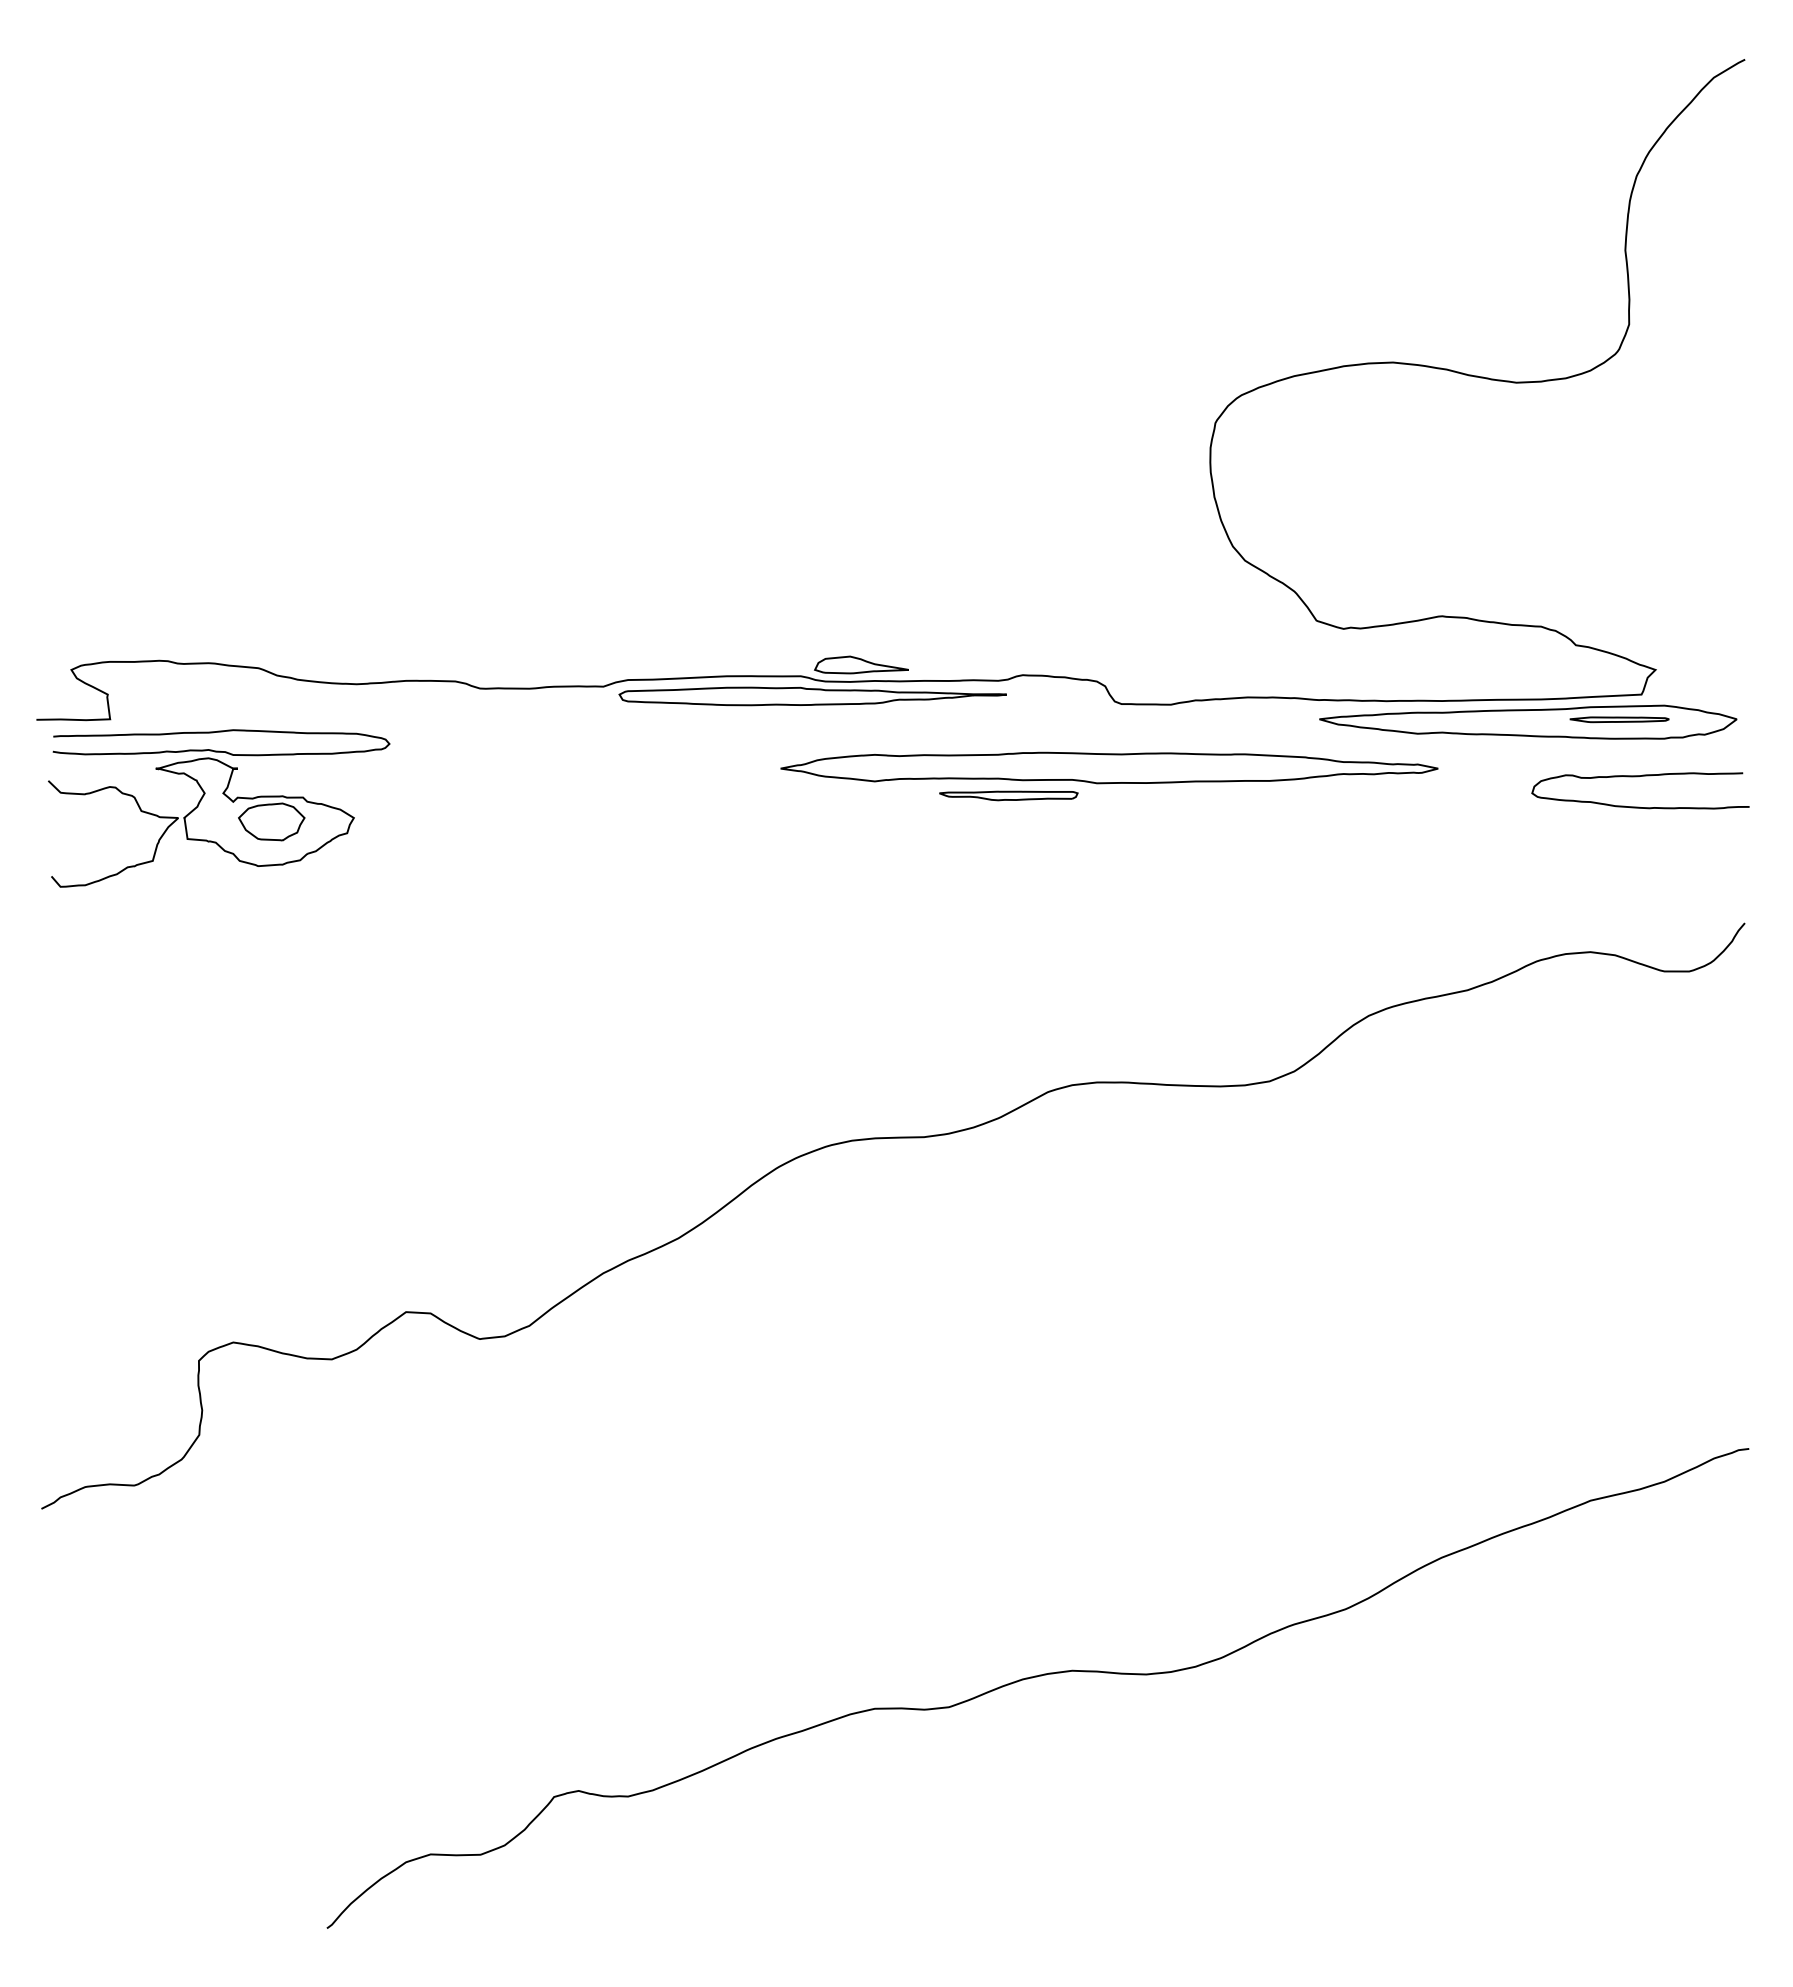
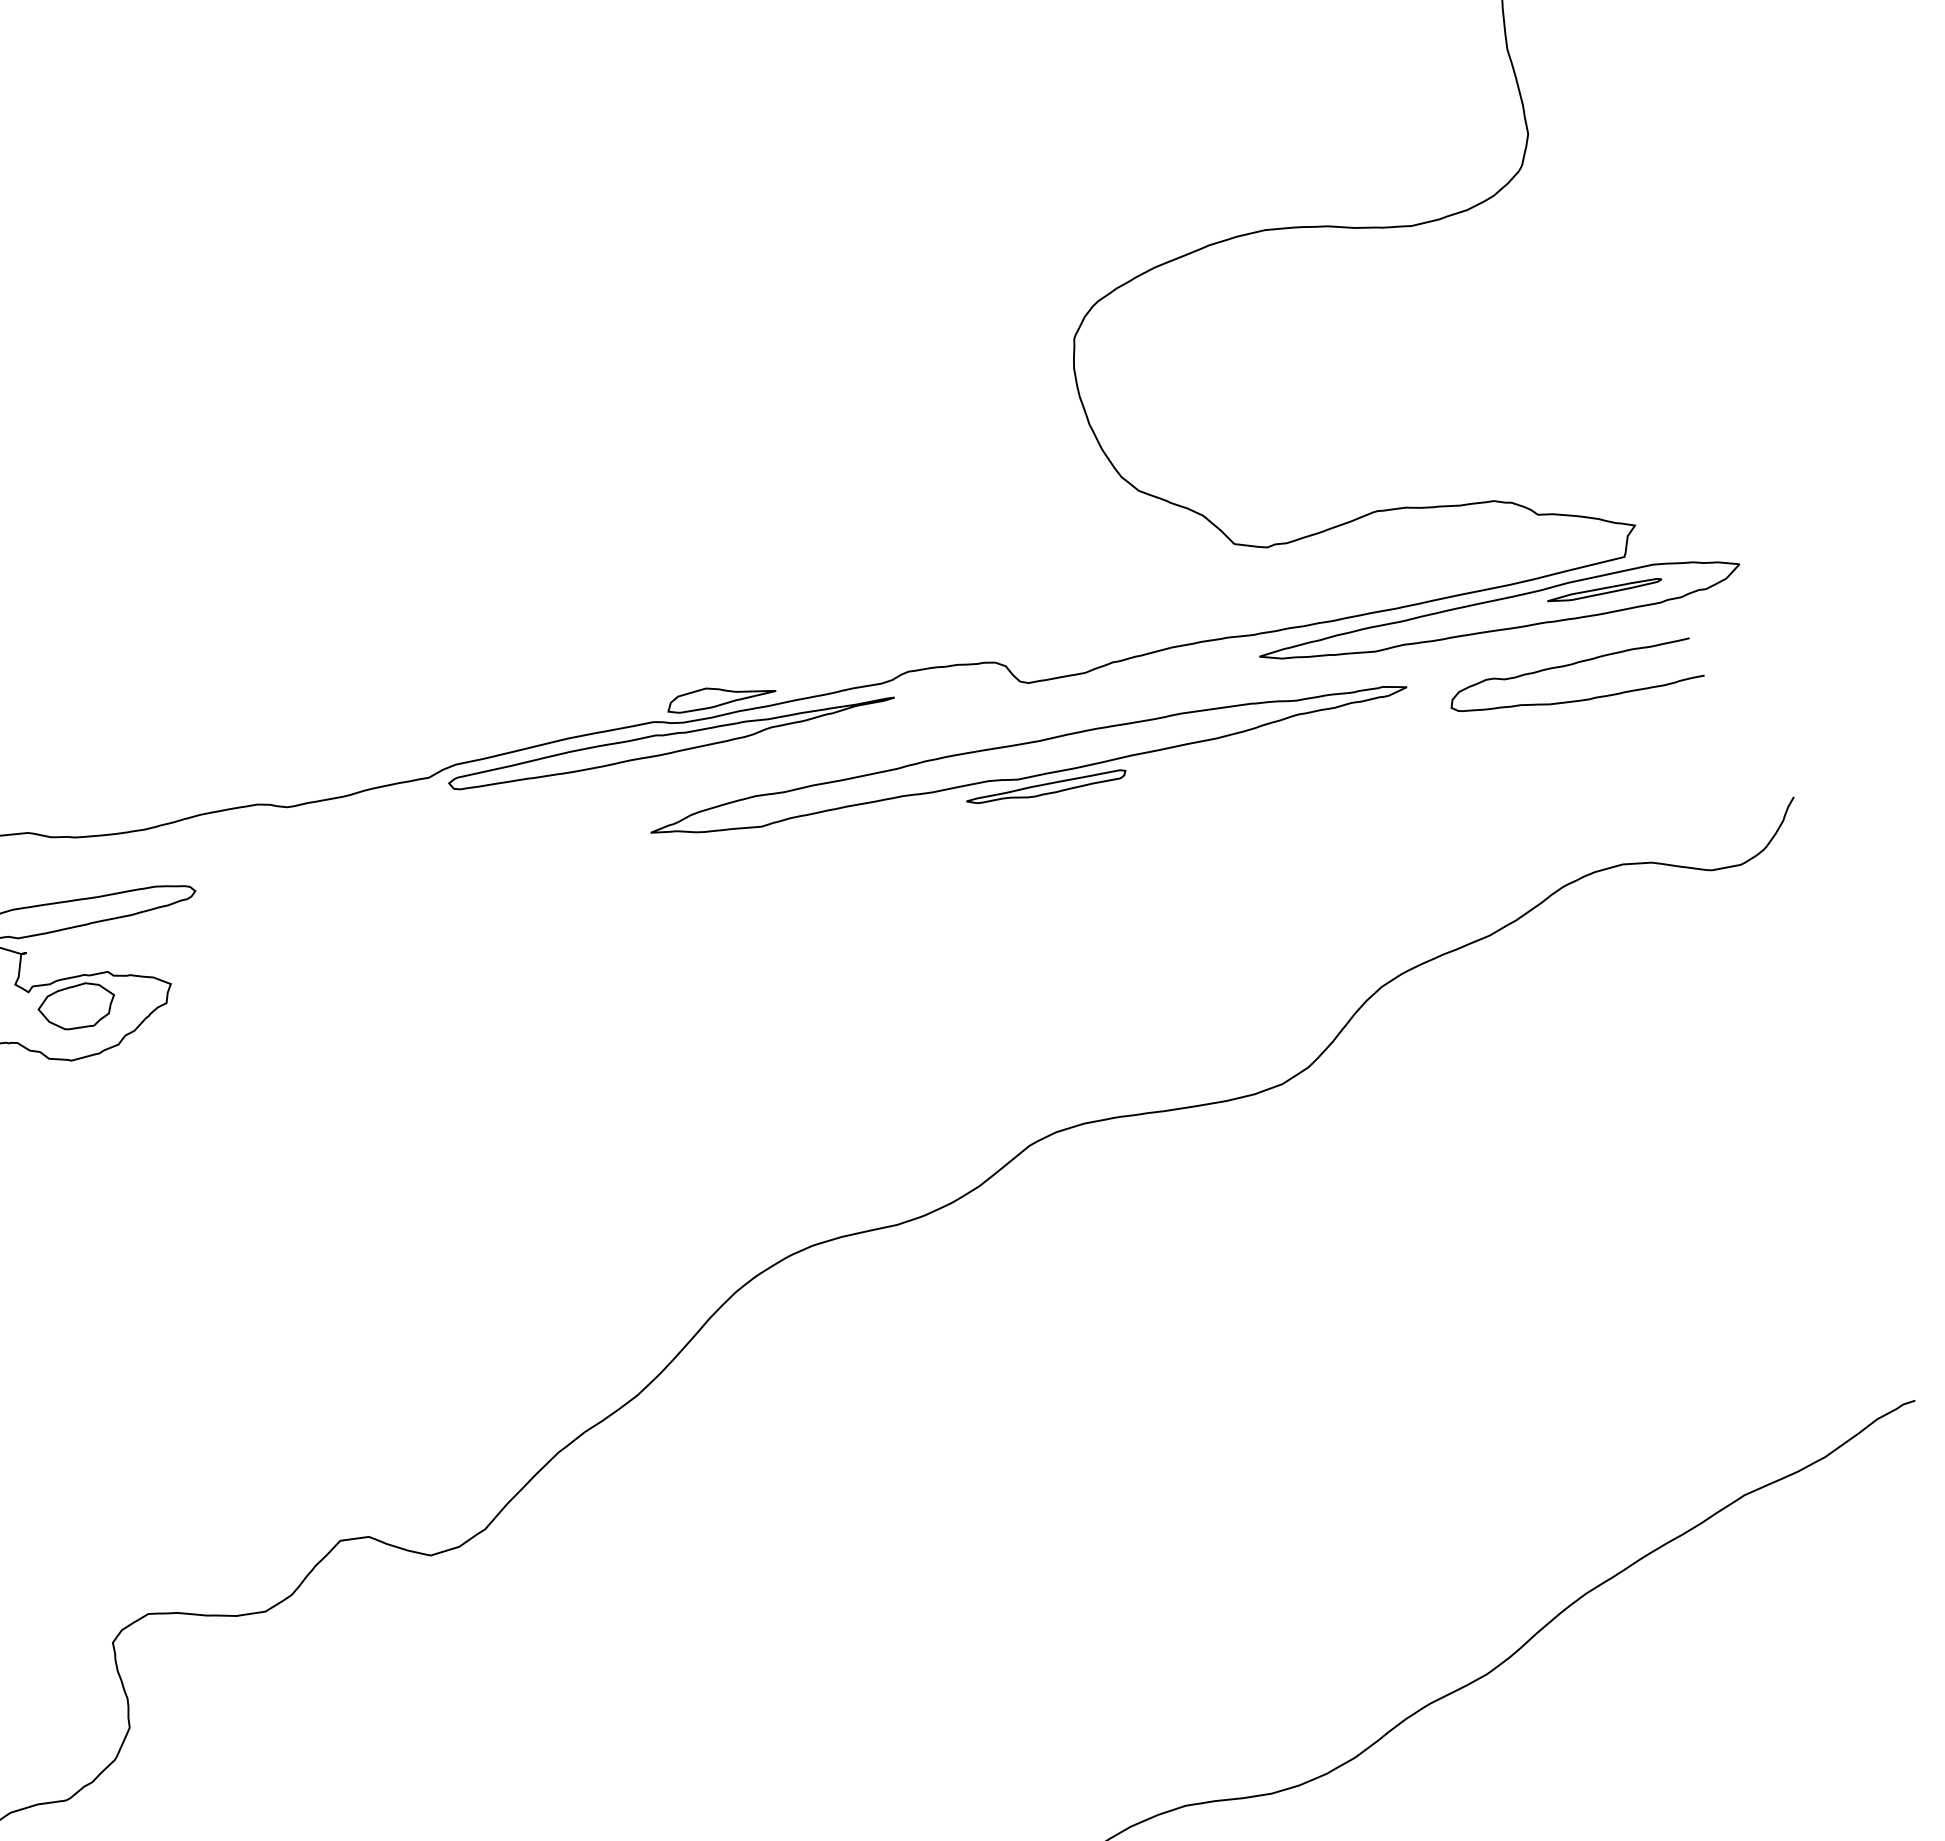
curve: (1638, 777) -> (1570, 666), moved
part: (1008, 795) -> (1046, 788), moved

